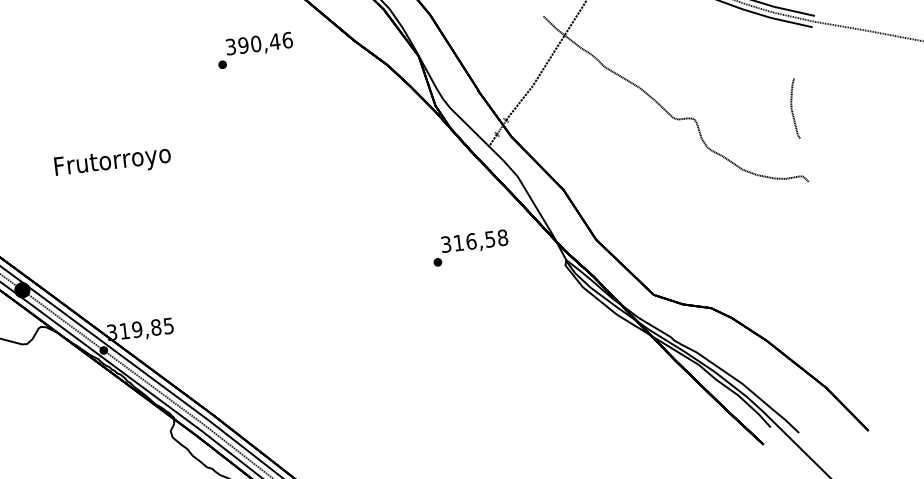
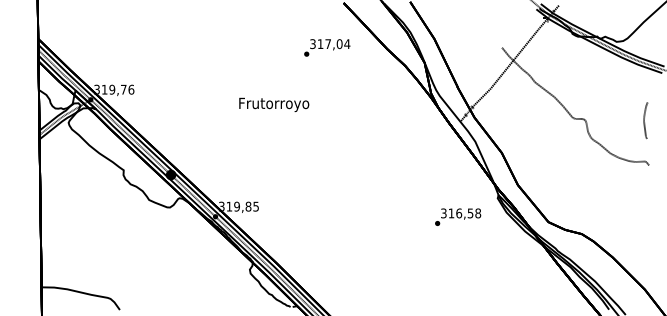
text: (264, 43) -> (333, 44), 390,46 -> 317,04
text: (113, 161) -> (274, 104), moved
text: (470, 246) -> (458, 216), moved

